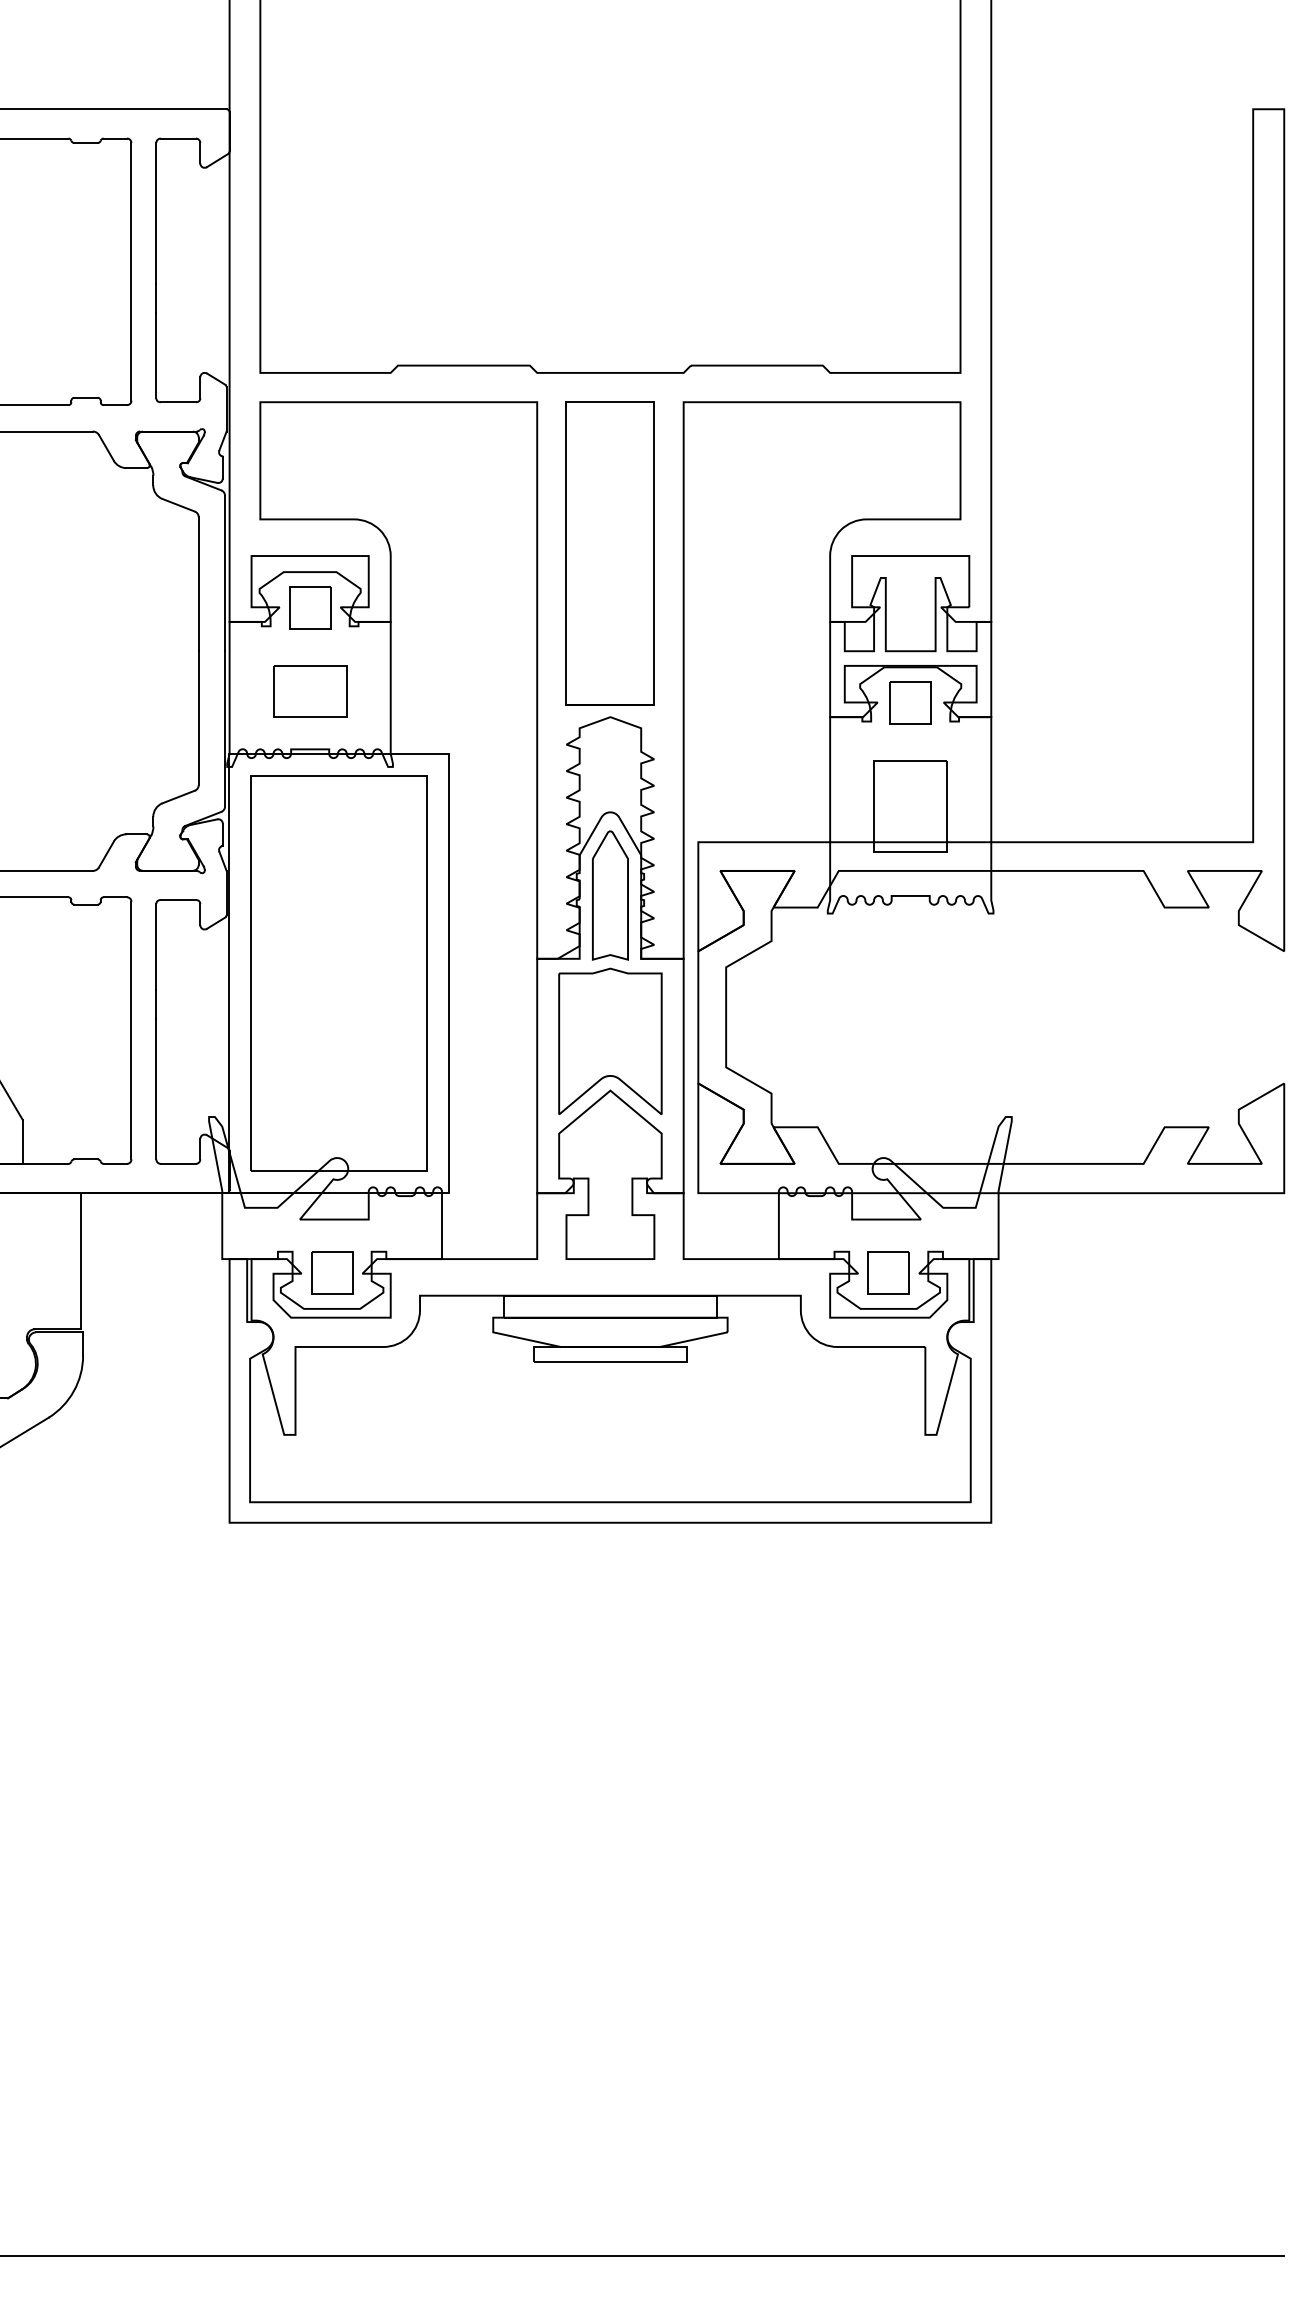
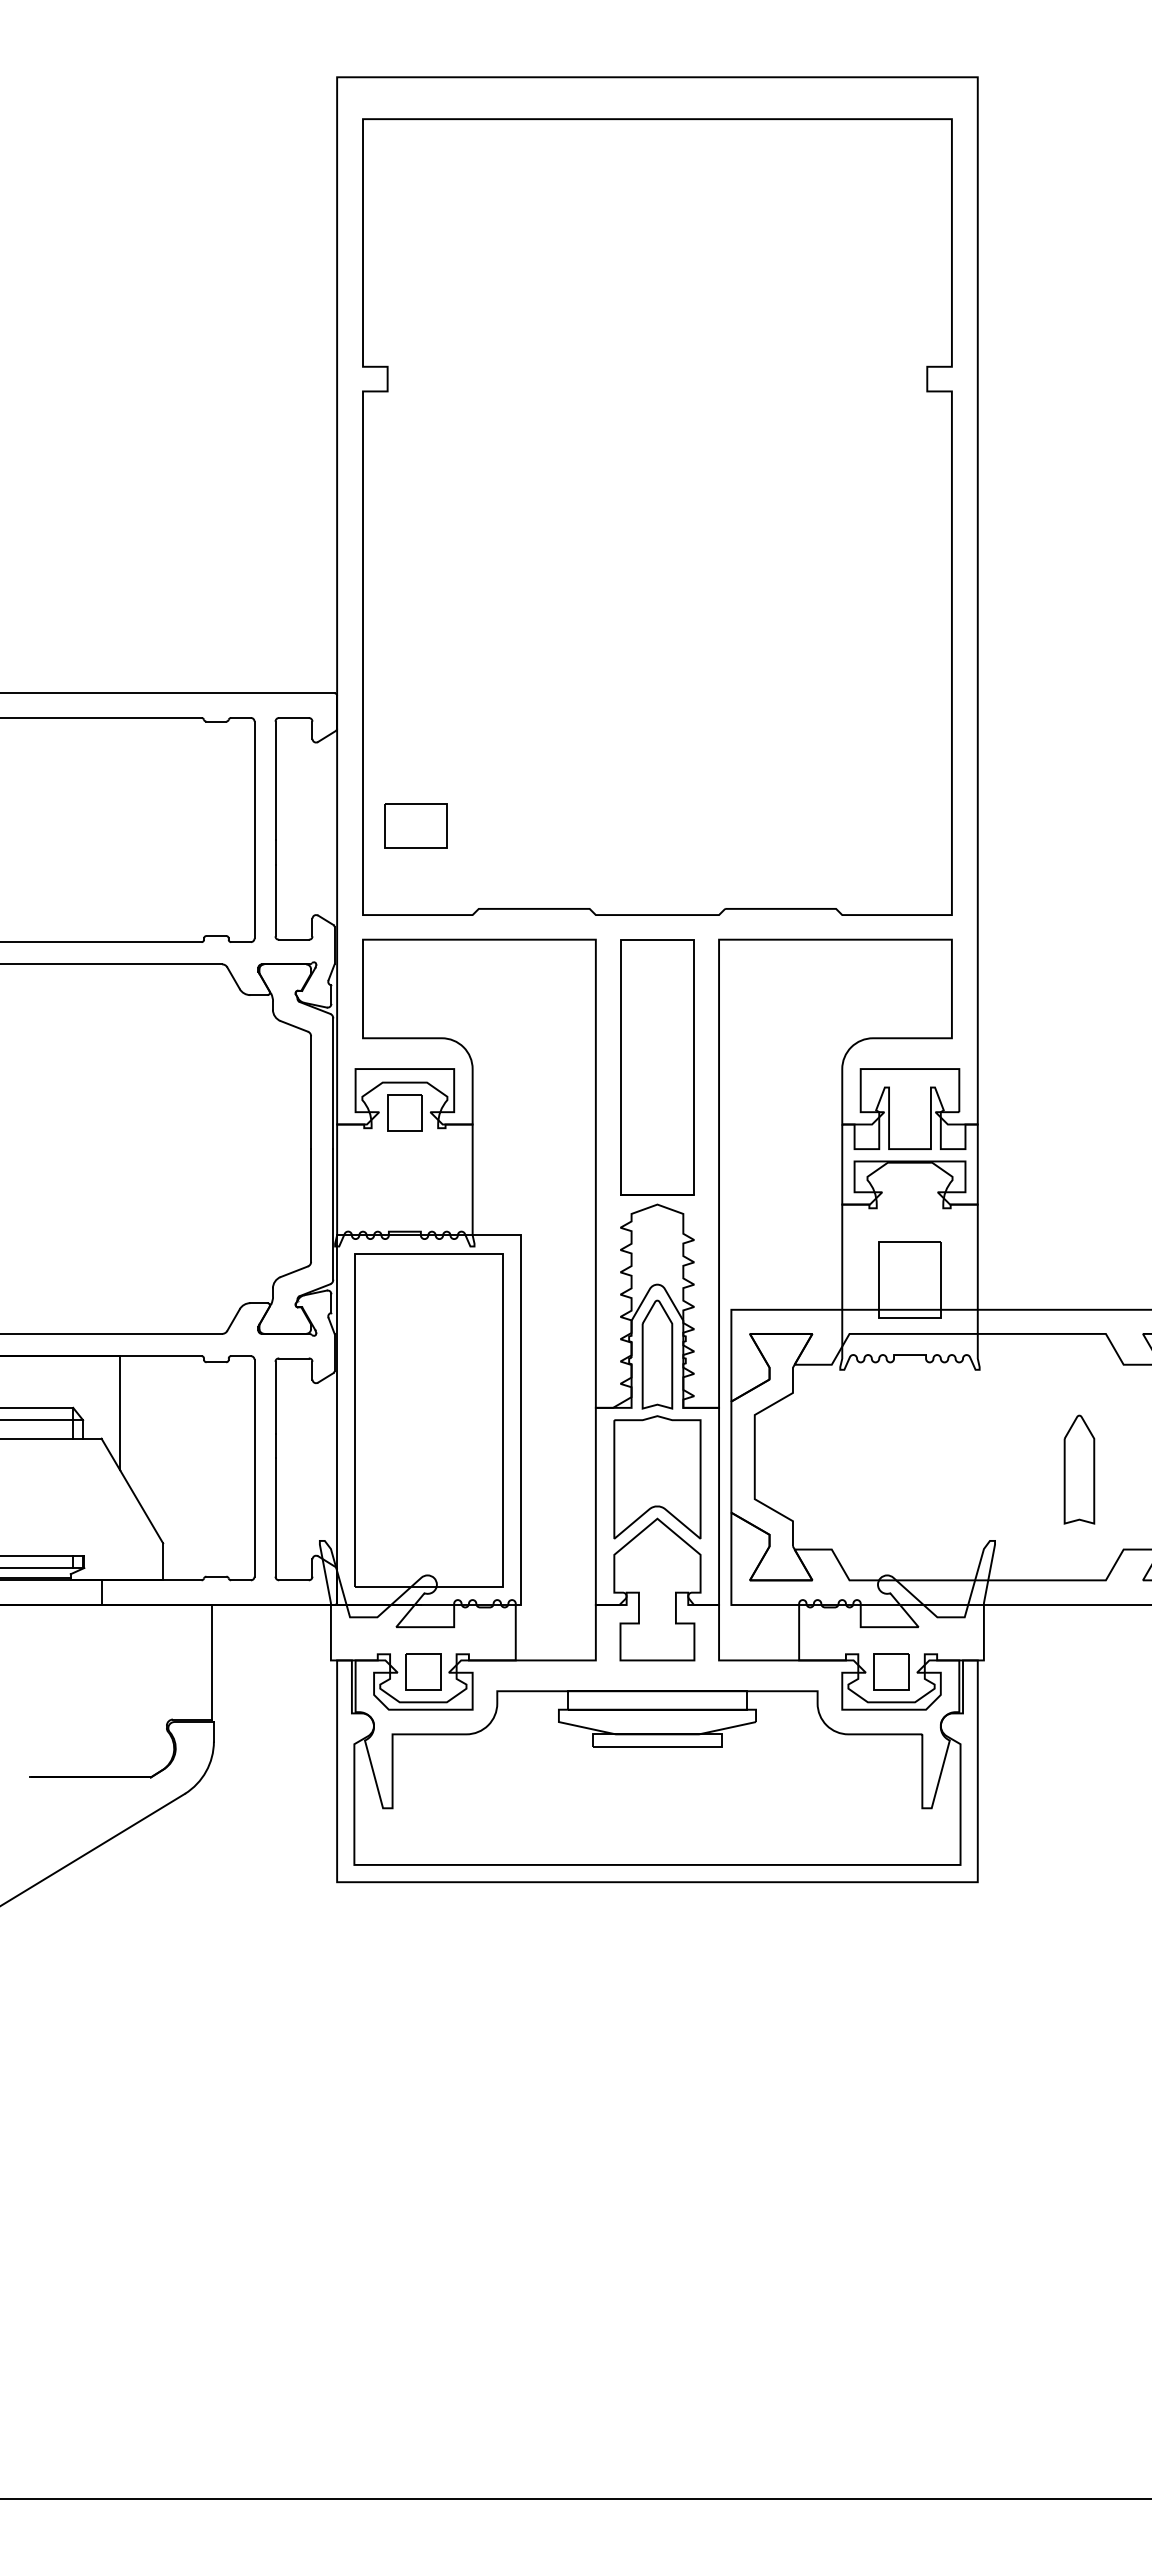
part: (309, 690) -> (415, 825), moved
part: (910, 702) -> (909, 1192), removed
part: (1112, 1032) -> (1079, 1469), added

